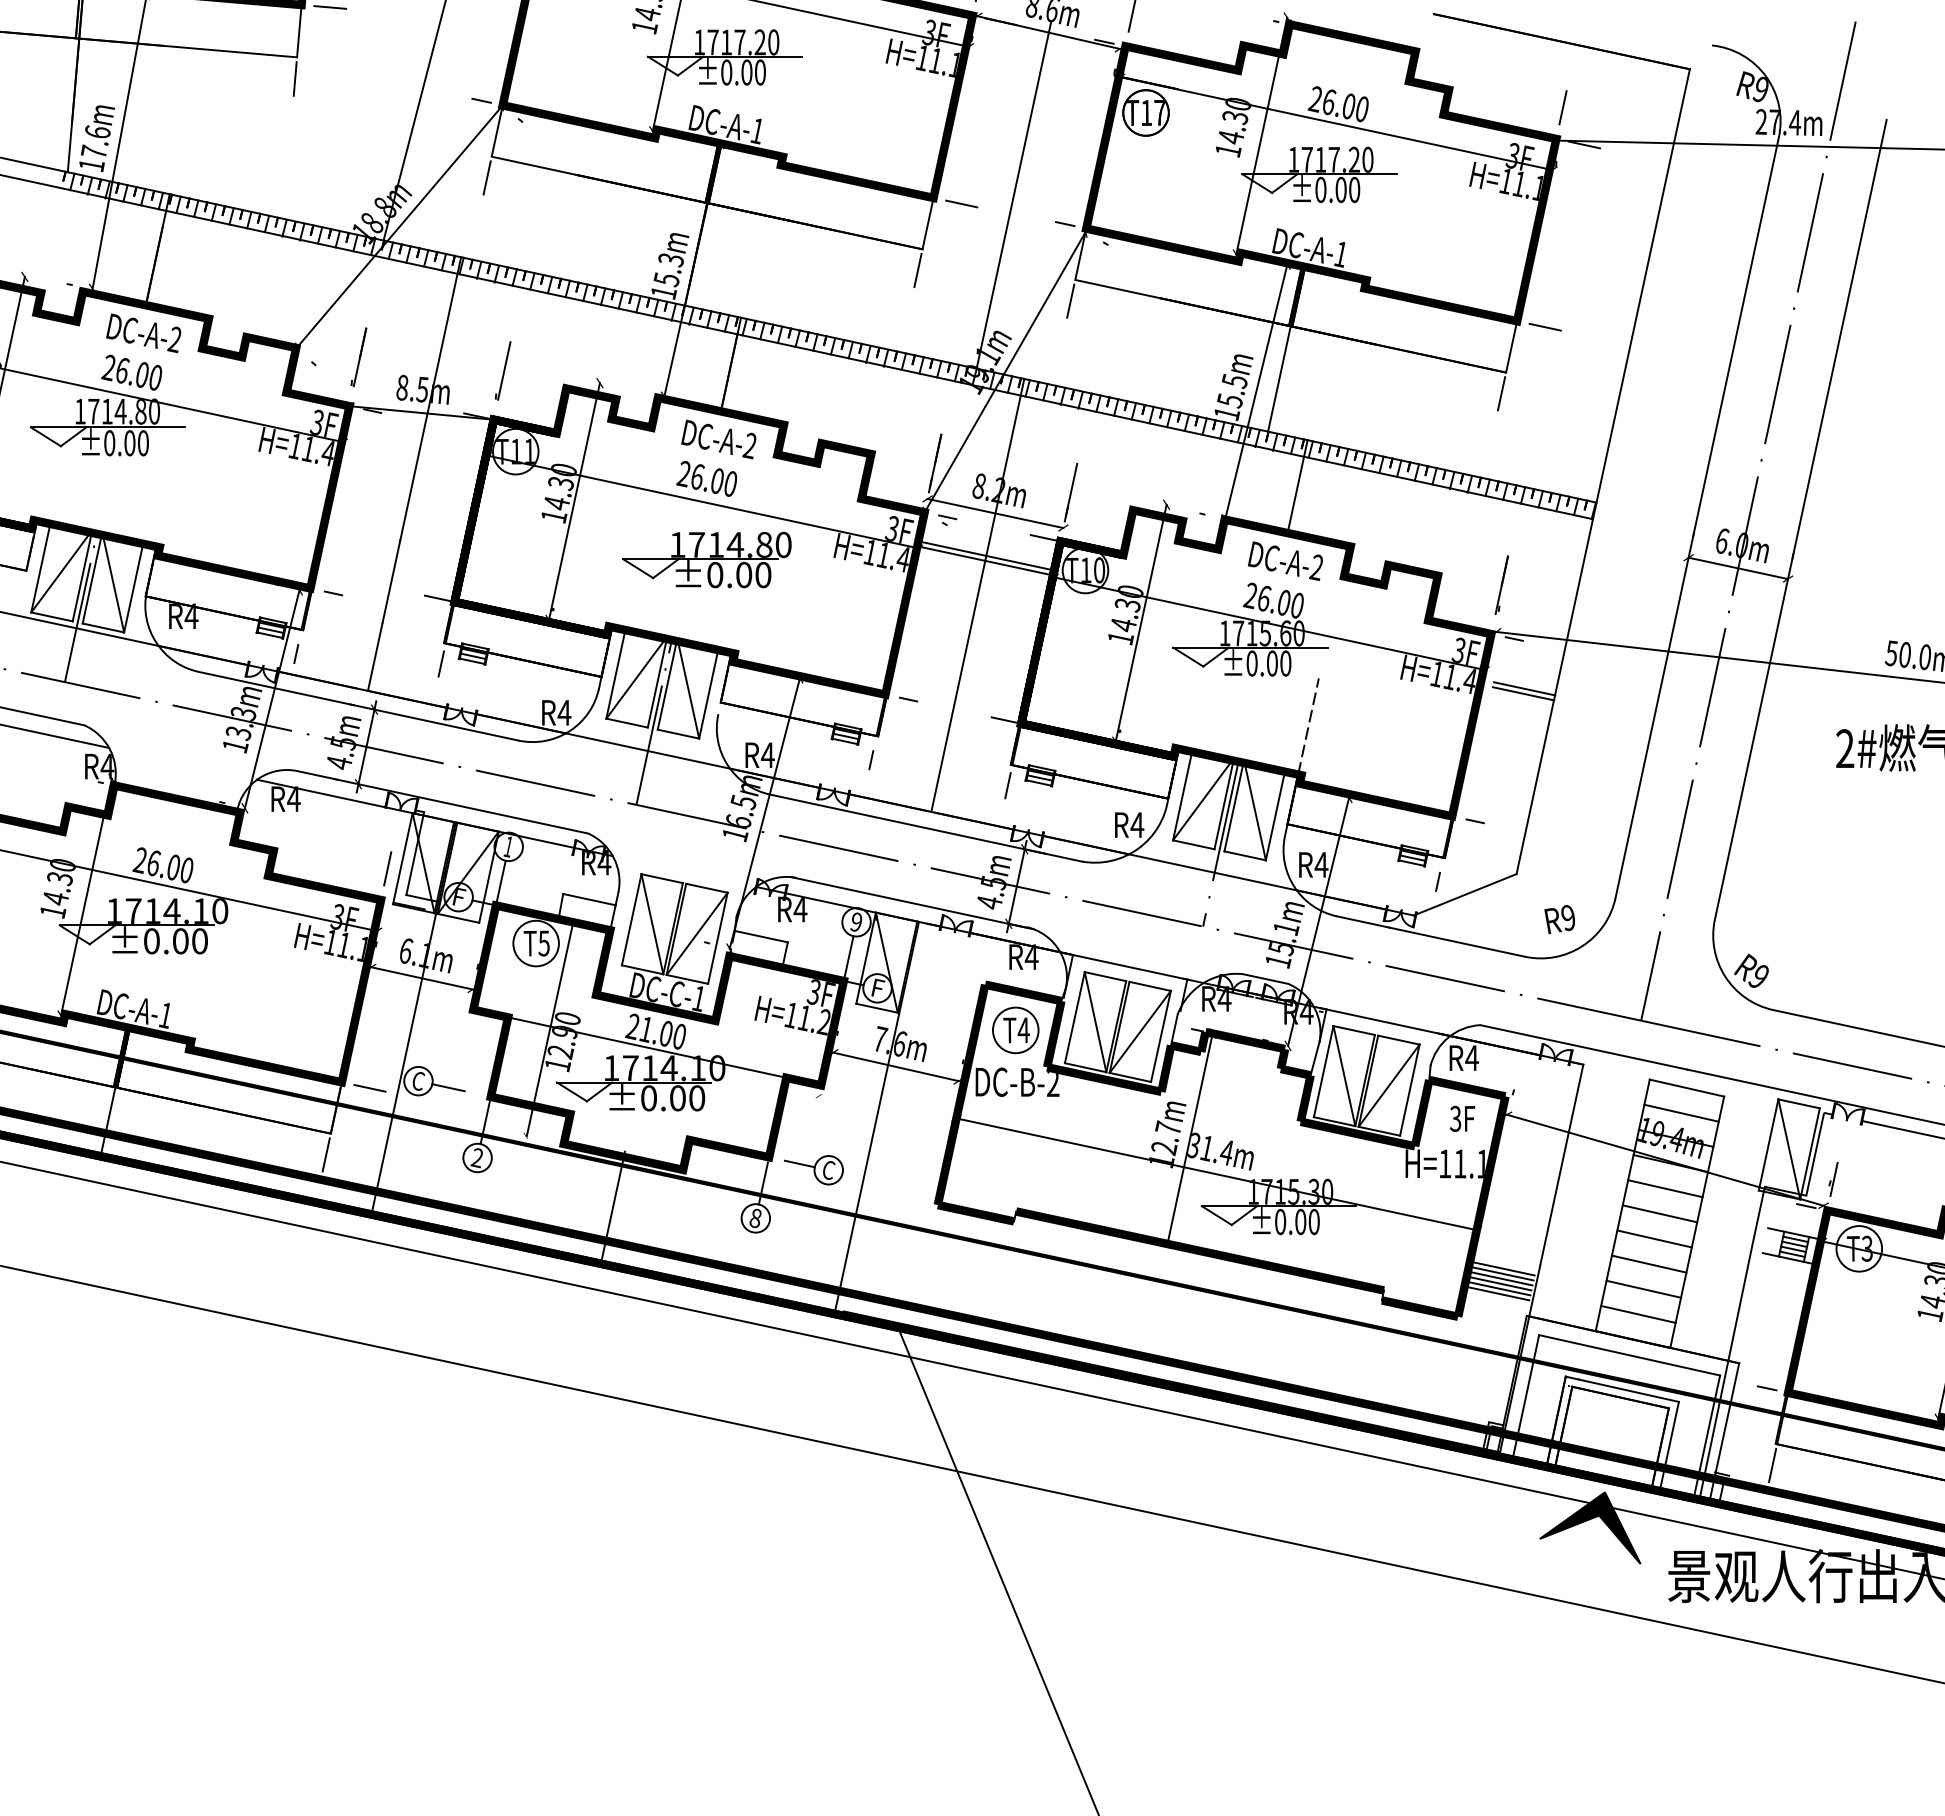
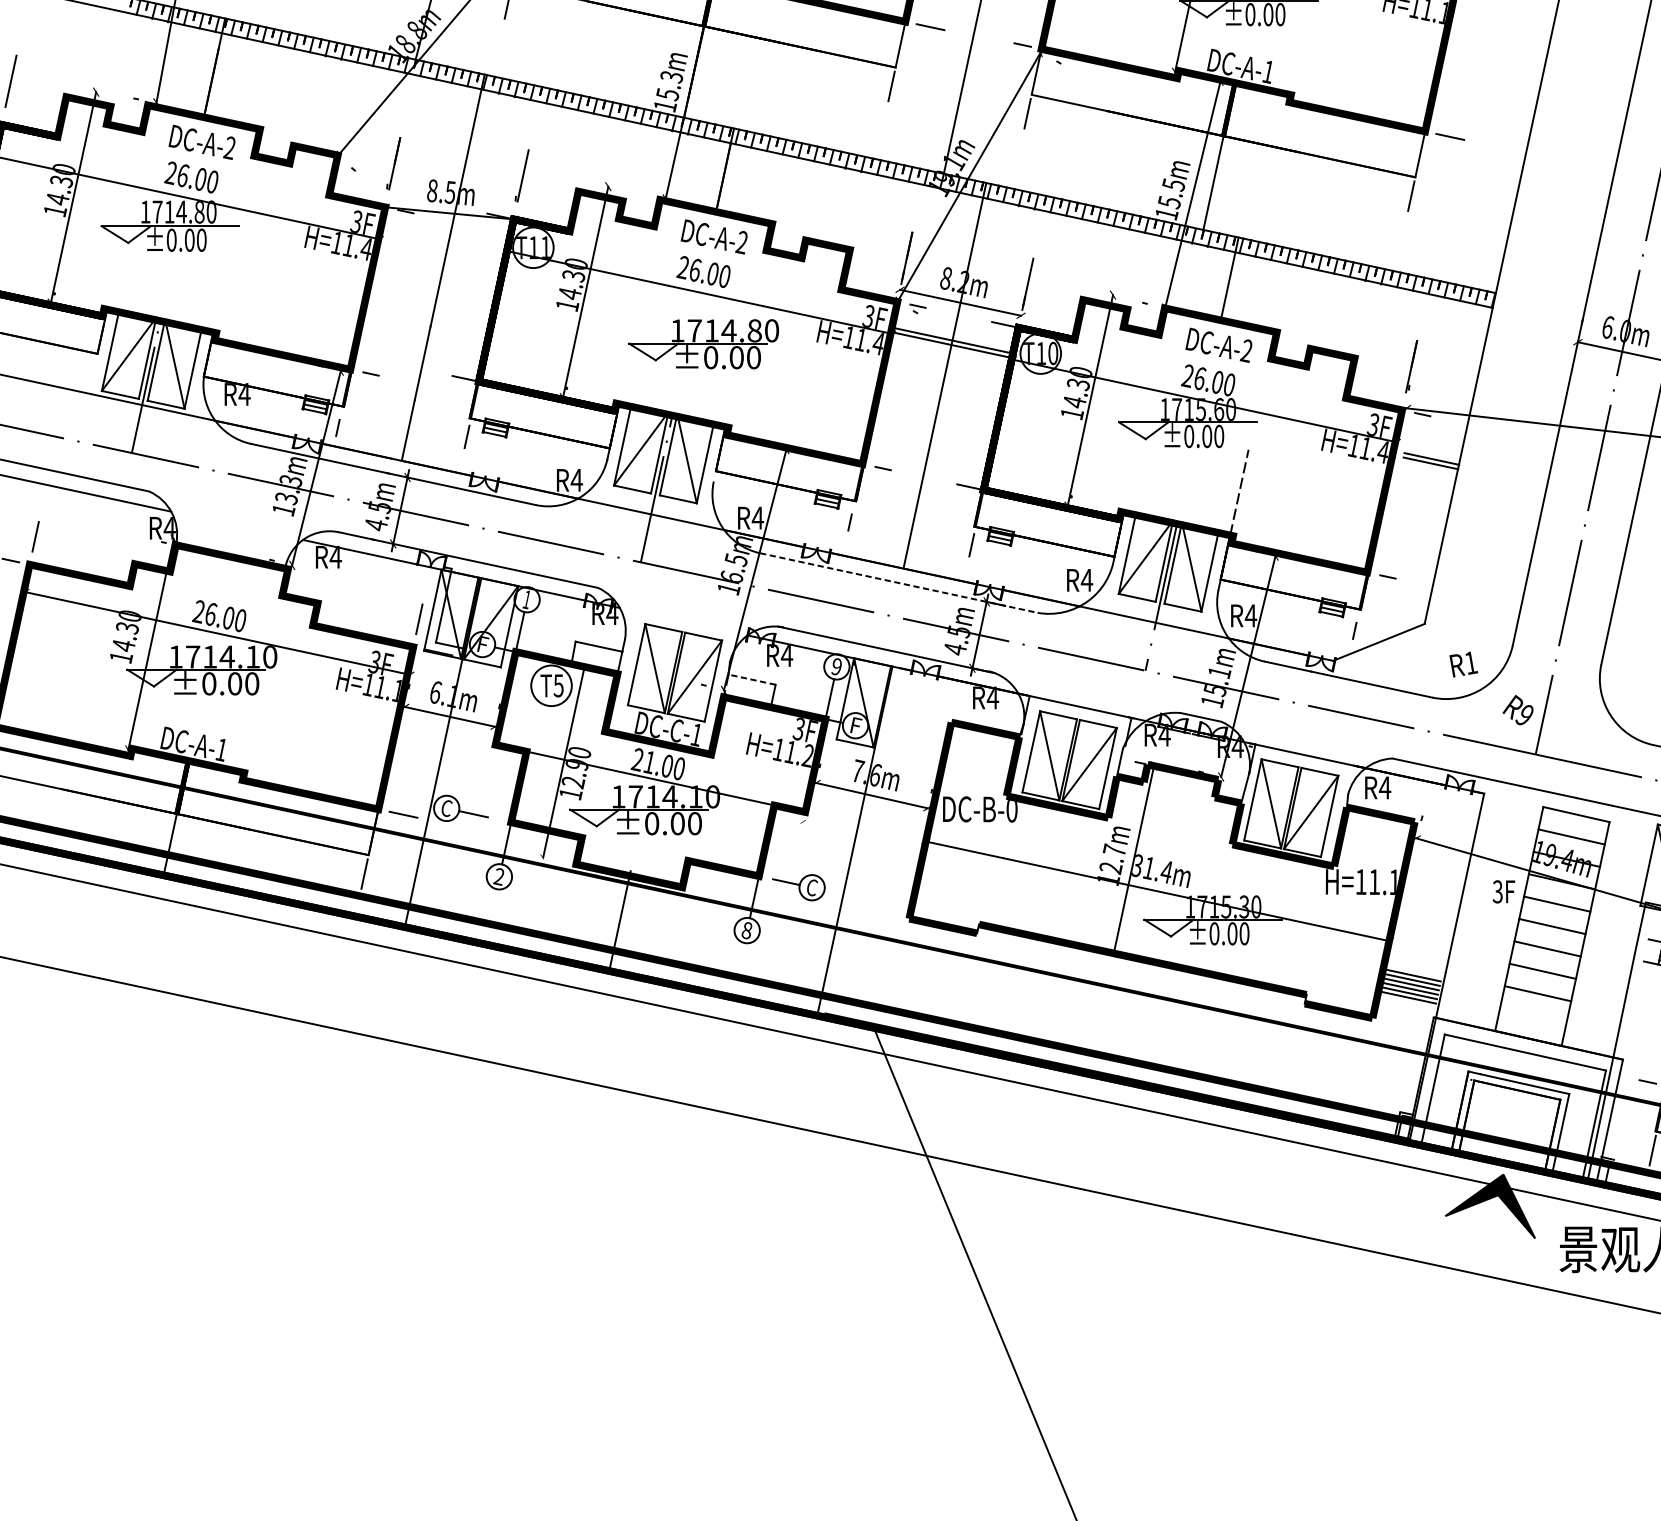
line: (926, 828) -> (899, 583), solid -> dashed
text: (1568, 918) -> (1470, 663), R9 -> R1
line: (760, 936) -> (751, 679), solid -> dashed
text: (1751, 970) -> (1518, 709), moved
part: (1015, 1030) -> (978, 763), removed
text: (1053, 1084) -> (1012, 811), DC-B-2 -> DC-B-0
text: (1462, 1118) -> (1503, 891), moved
line: (1638, 1313) -> (1533, 1015), removed

